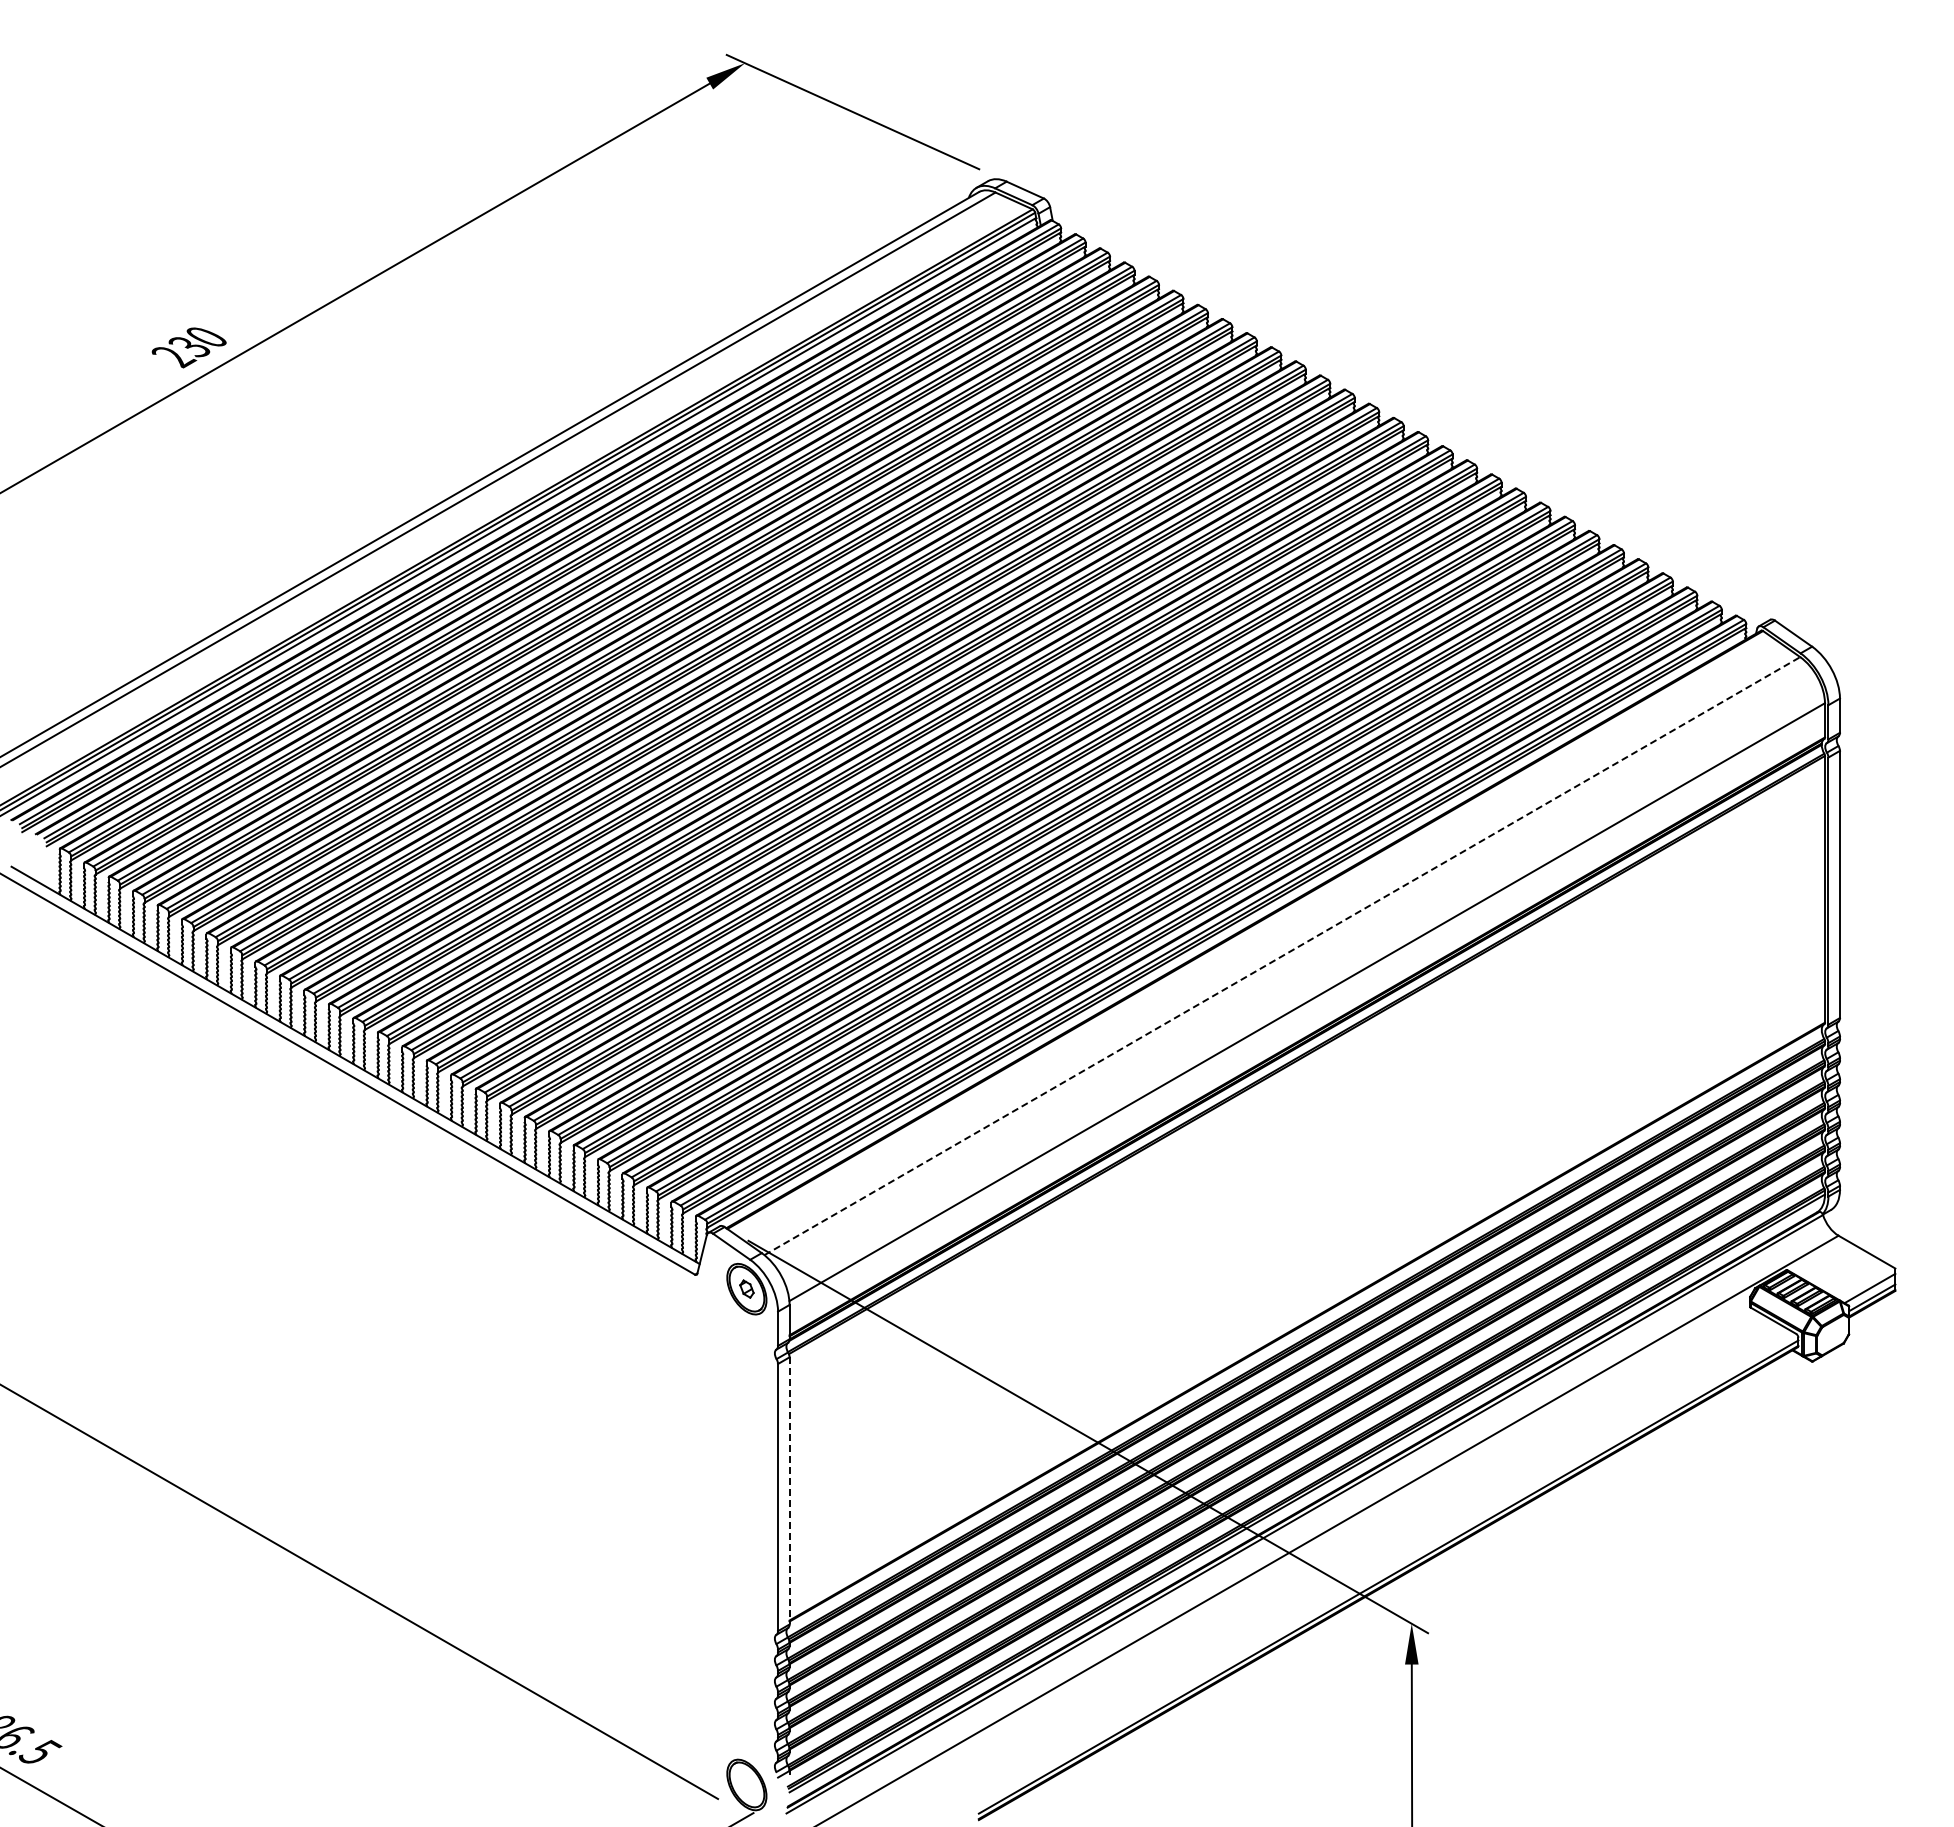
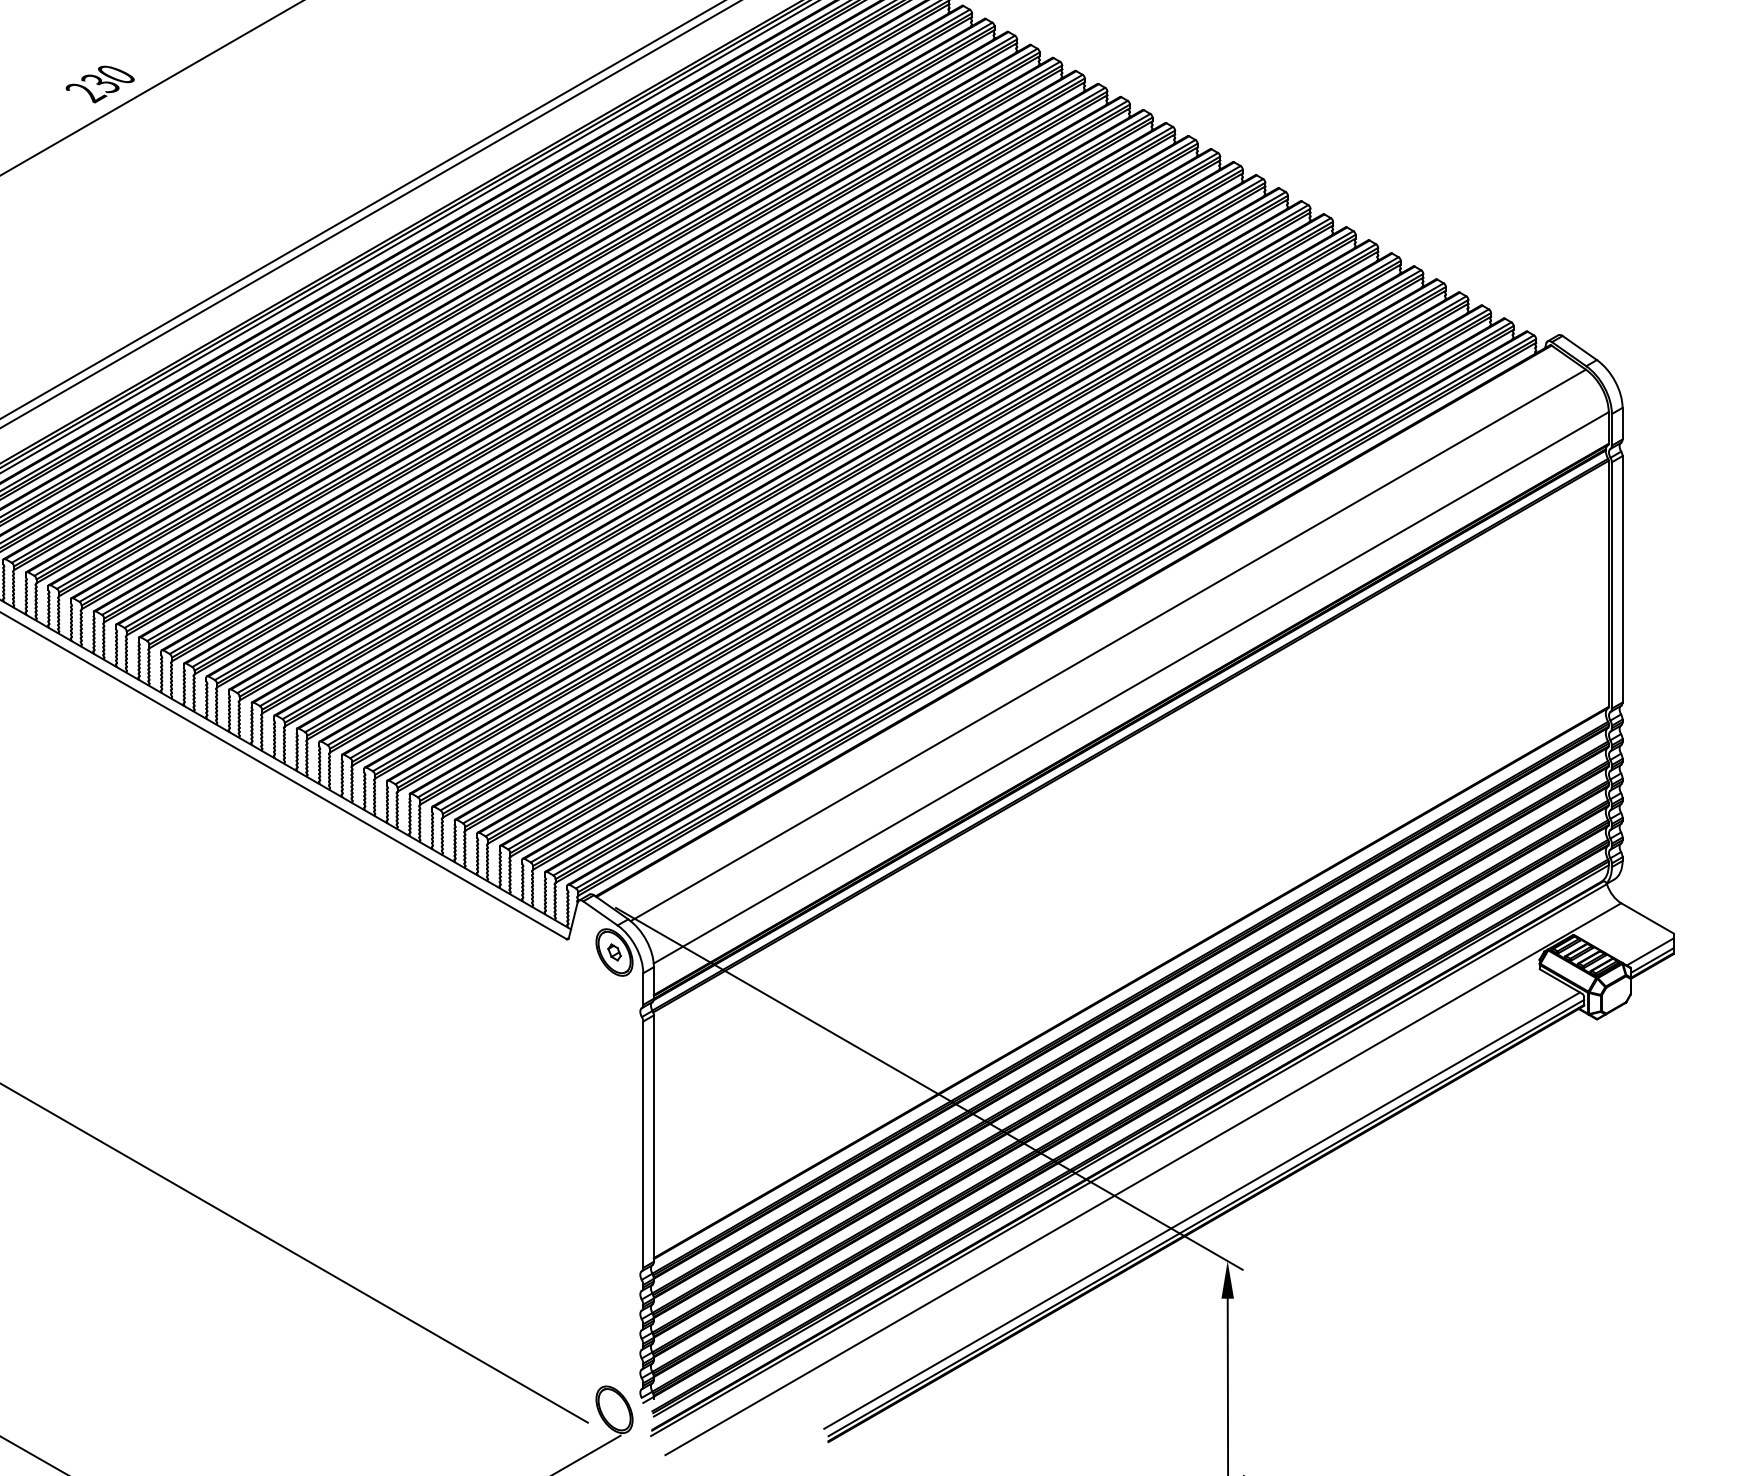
line: (1282, 955) -> (1108, 644), dashed -> solid
line: (789, 1490) -> (653, 1138), dashed -> solid
line: (1383, 1568) -> (1201, 1210), added

